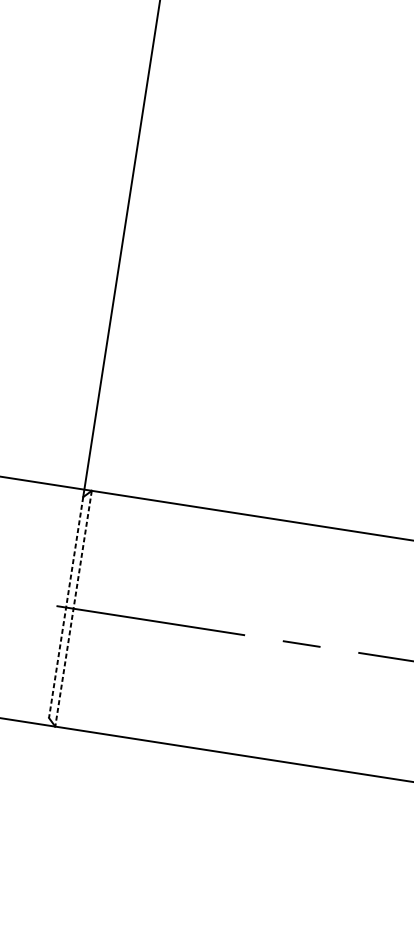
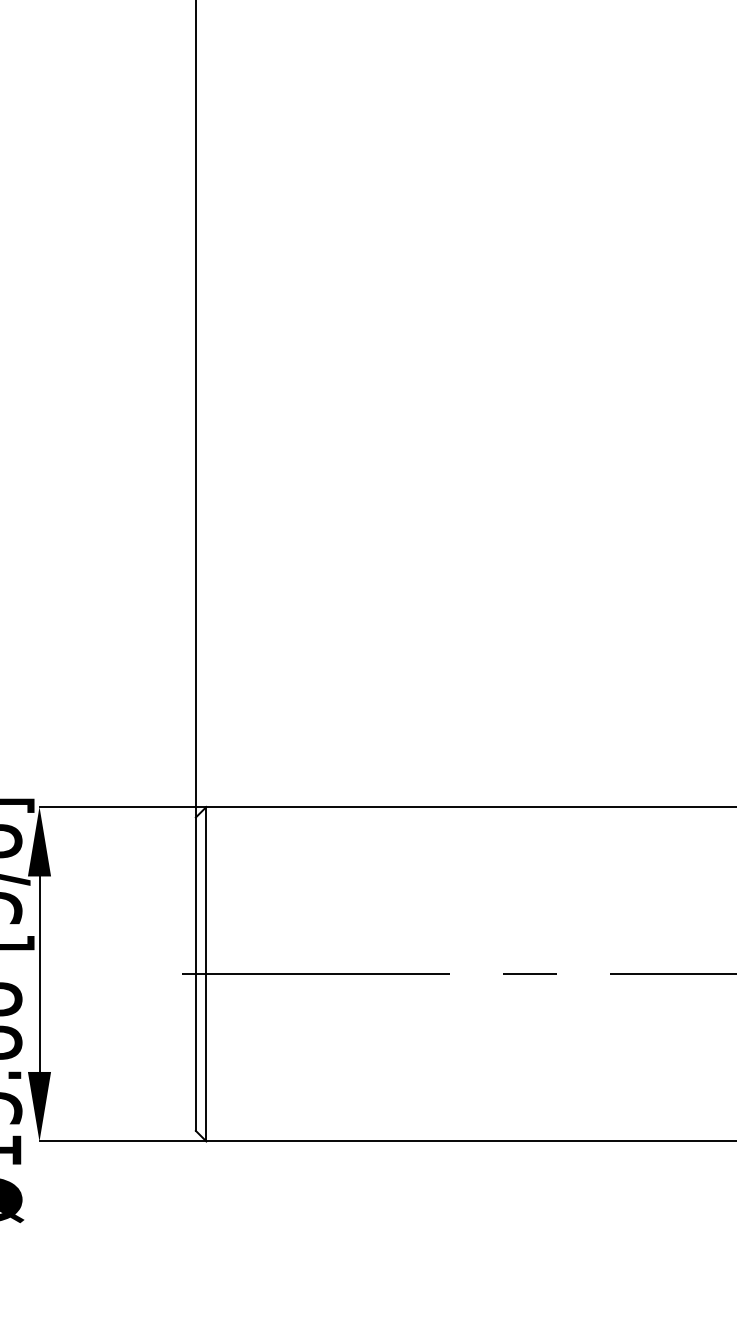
line: (65, 607) -> (195, 974), dashed -> solid
line: (73, 608) -> (206, 974), dashed -> solid

